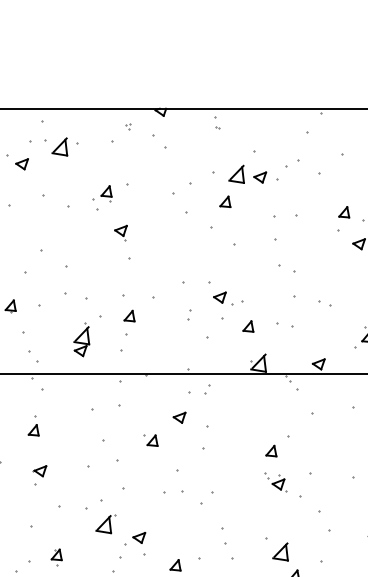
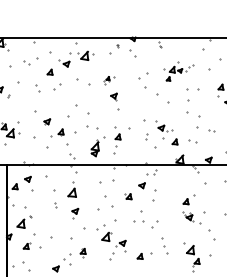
part: (255, 179) -> (178, 71), size x0.7
part: (111, 198) -> (109, 80), size x0.6
part: (286, 267) -> (193, 113), size x1.6
part: (32, 425) -> (71, 189), size x1.6

